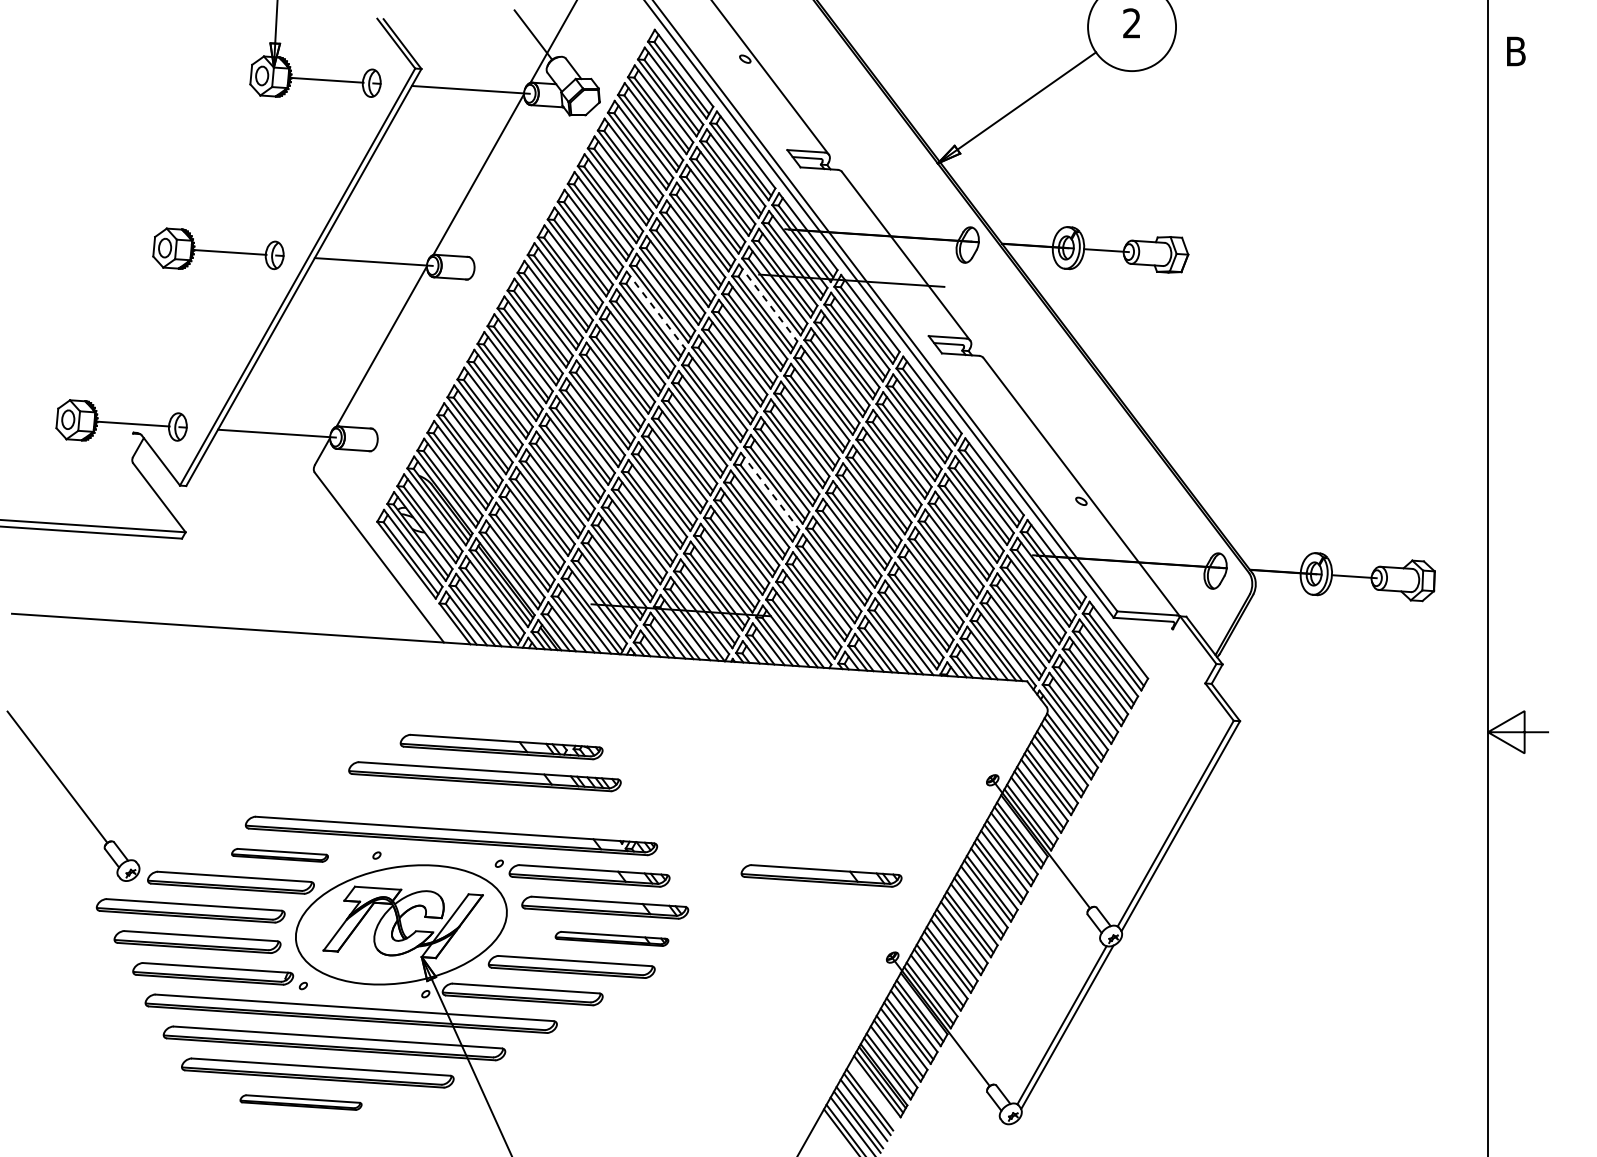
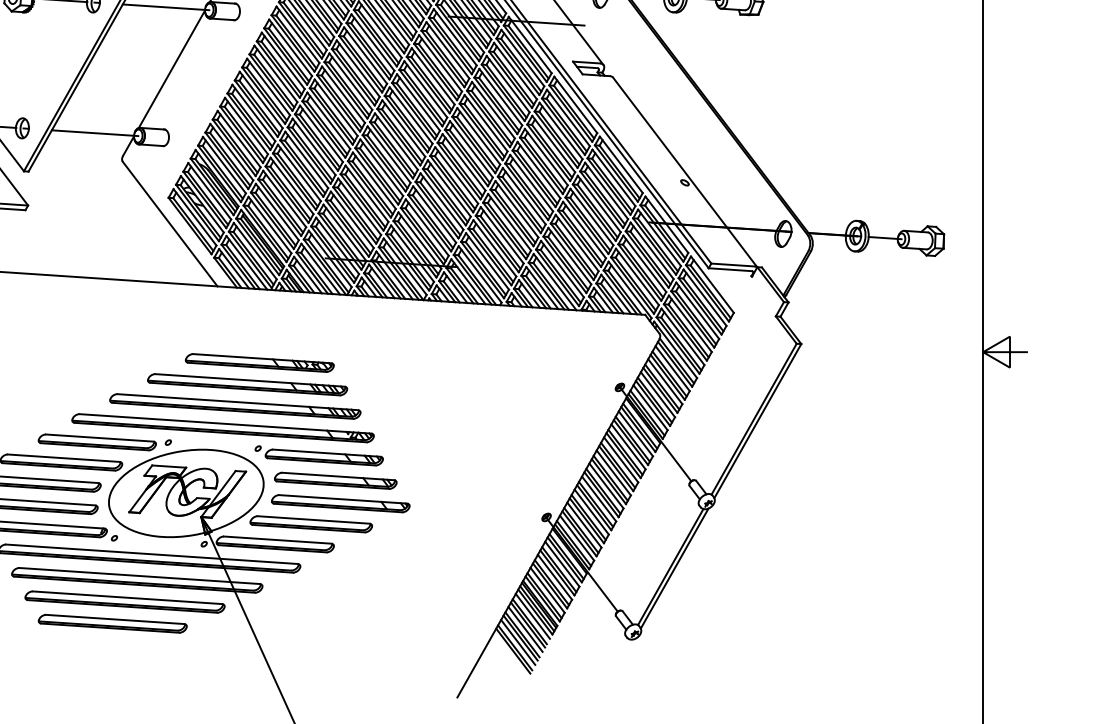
line: (768, 303) -> (455, 37), dashed -> solid
line: (656, 310) -> (373, 42), dashed -> solid
line: (770, 491) -> (456, 175), dashed -> solid
part: (467, 806) -> (234, 406), added
part: (279, 855) -> (96, 442), size x1.67
part: (821, 875) -> (494, 457), removed
part: (611, 938) -> (340, 503), size x1.67
line: (873, 1092) -> (532, 616), added
part: (300, 1102) -> (112, 623), size x1.67

